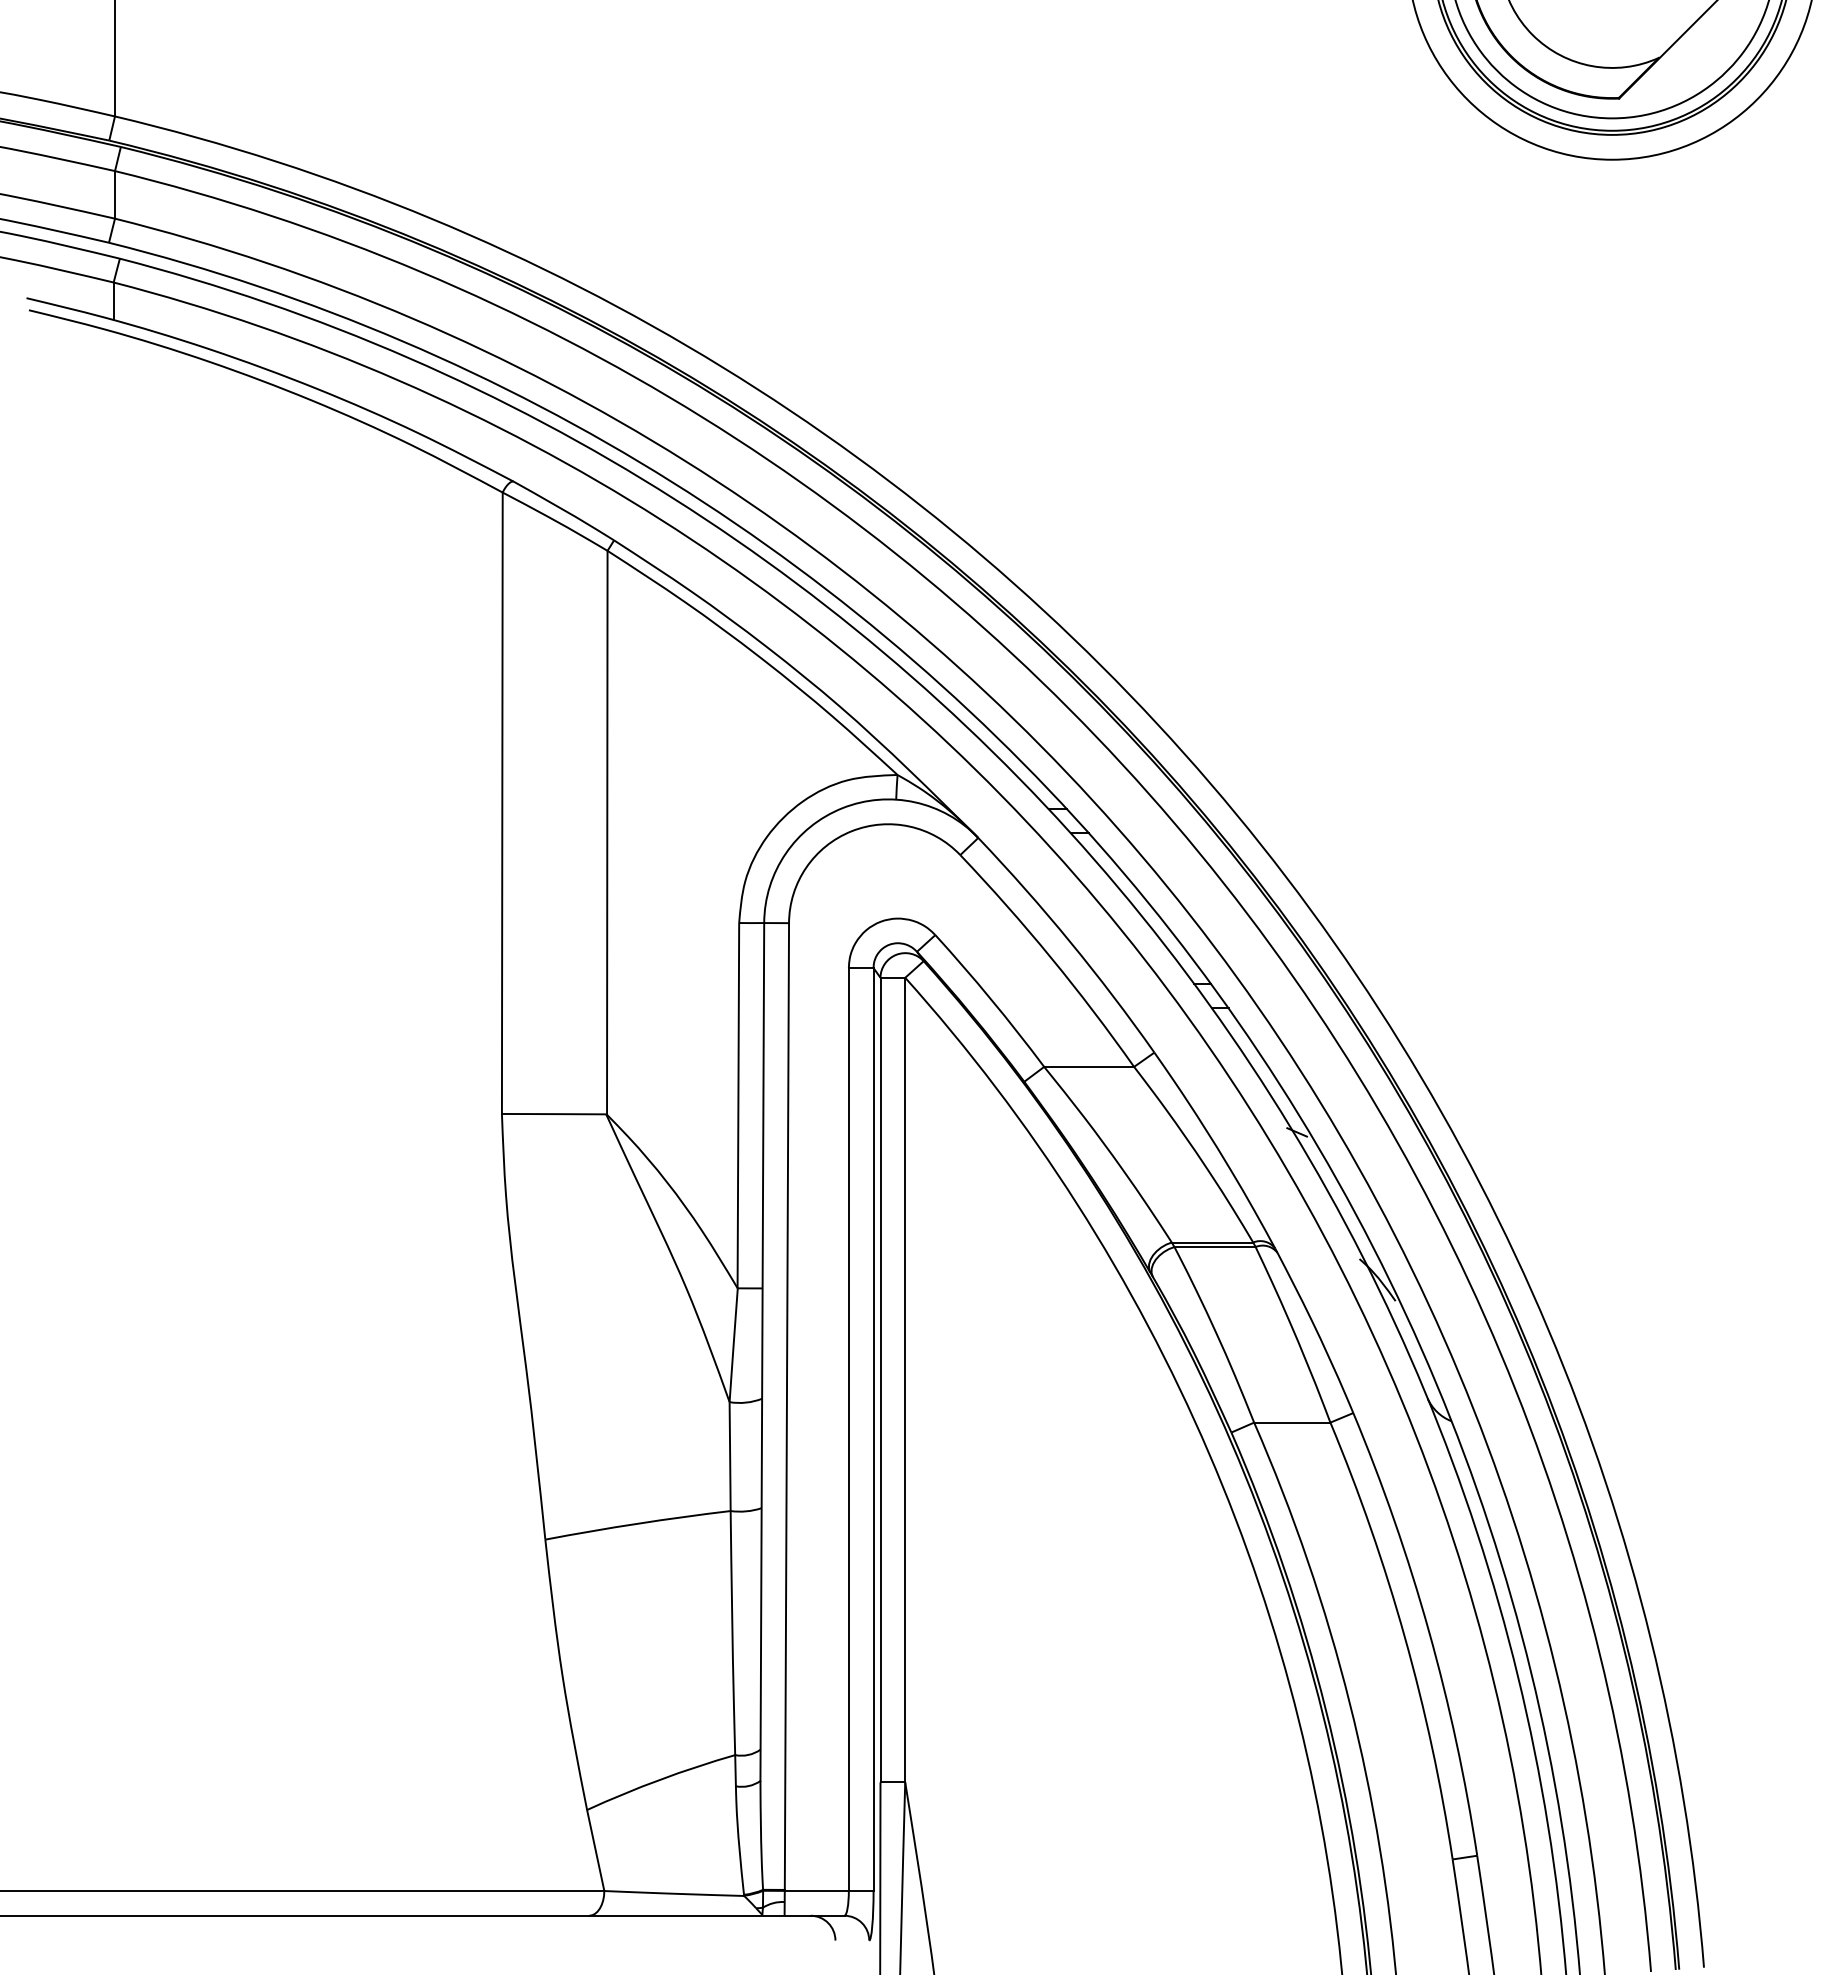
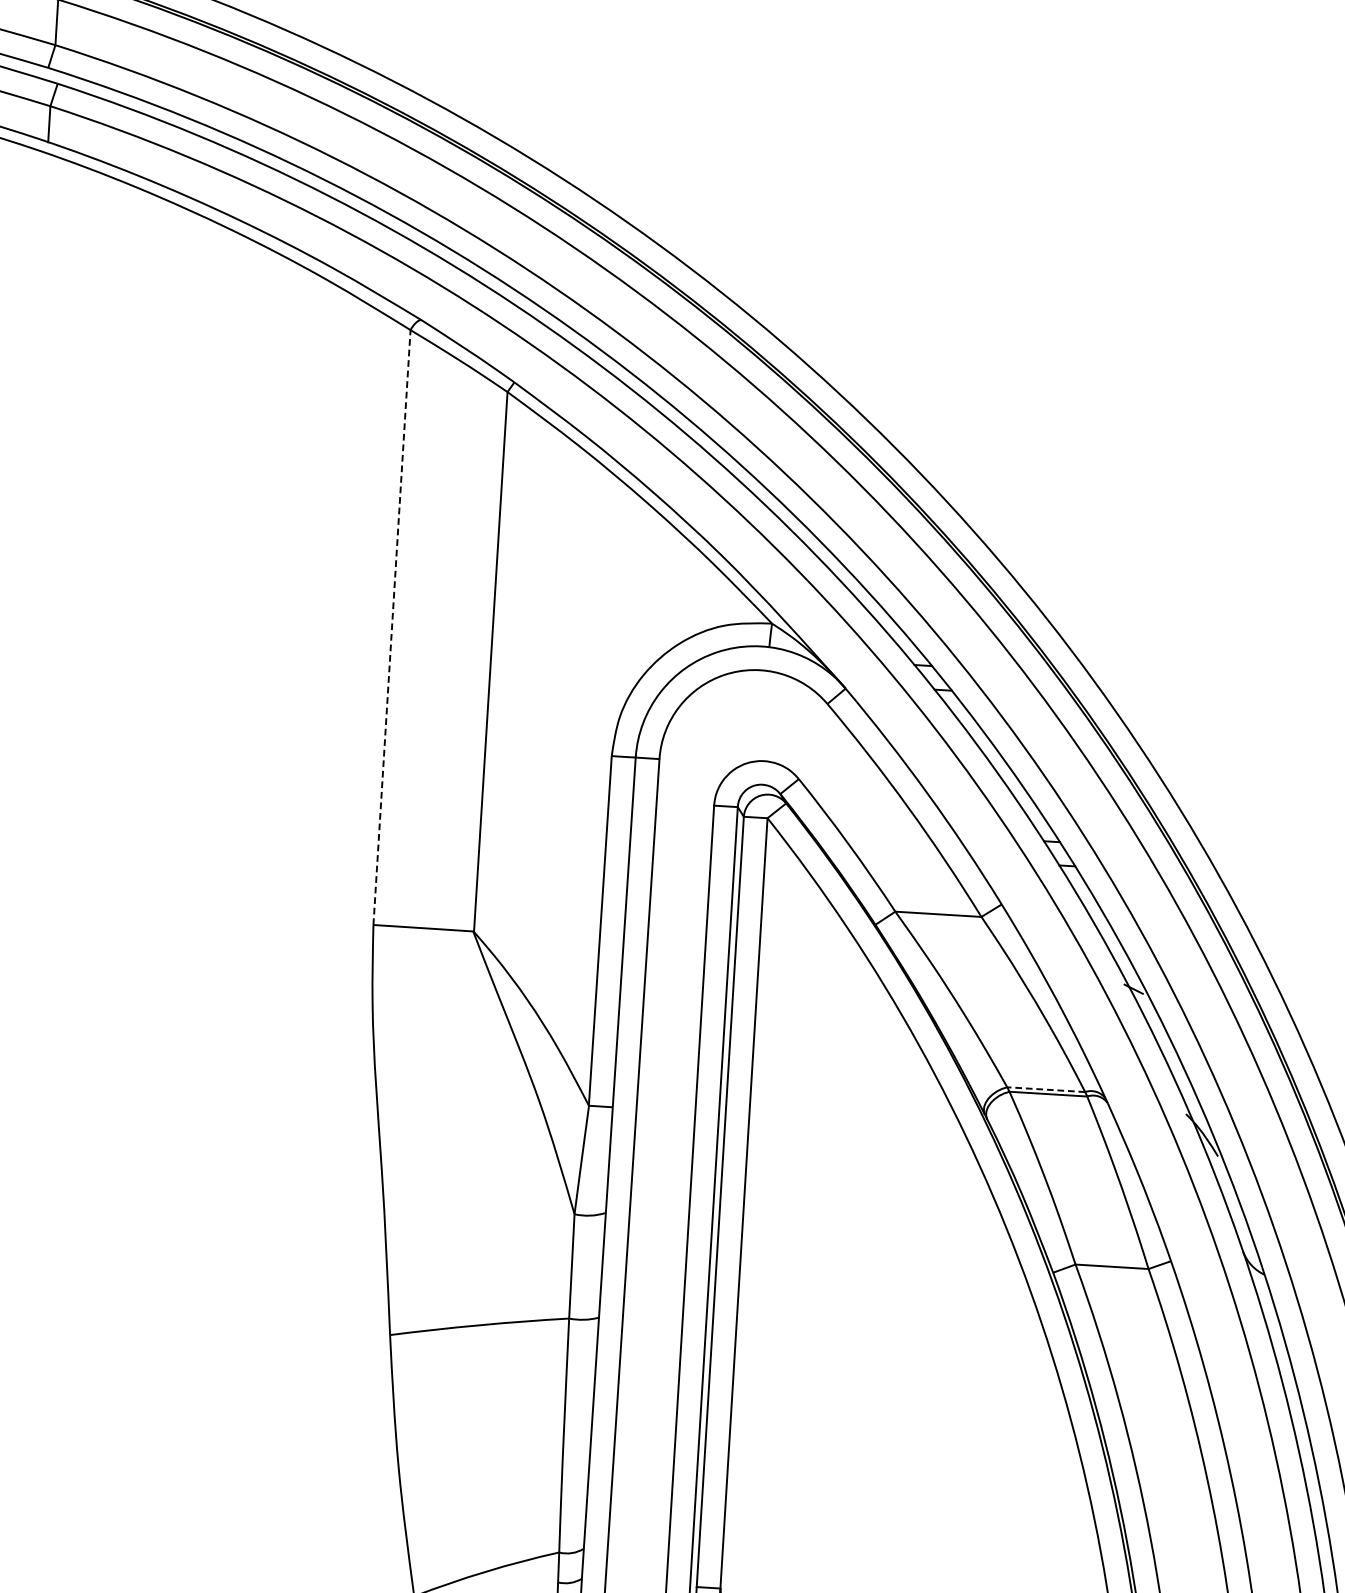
line: (502, 803) -> (392, 627), solid -> dashed
line: (1212, 1242) -> (1046, 1089), solid -> dashed

